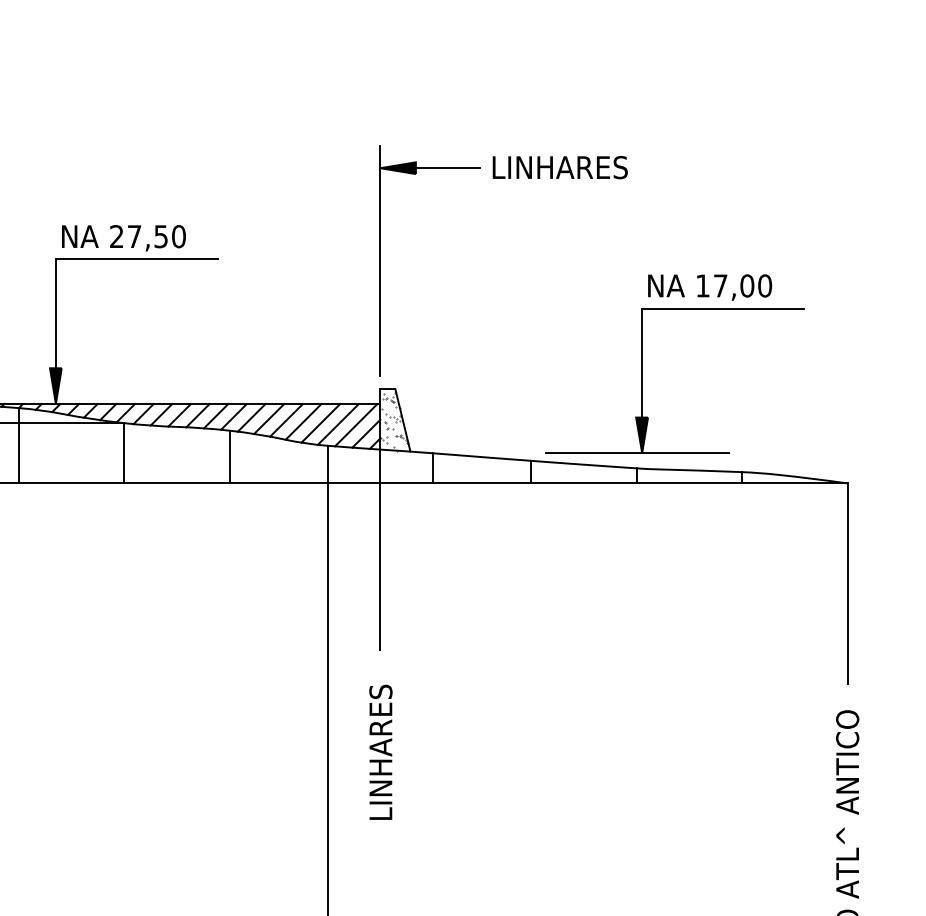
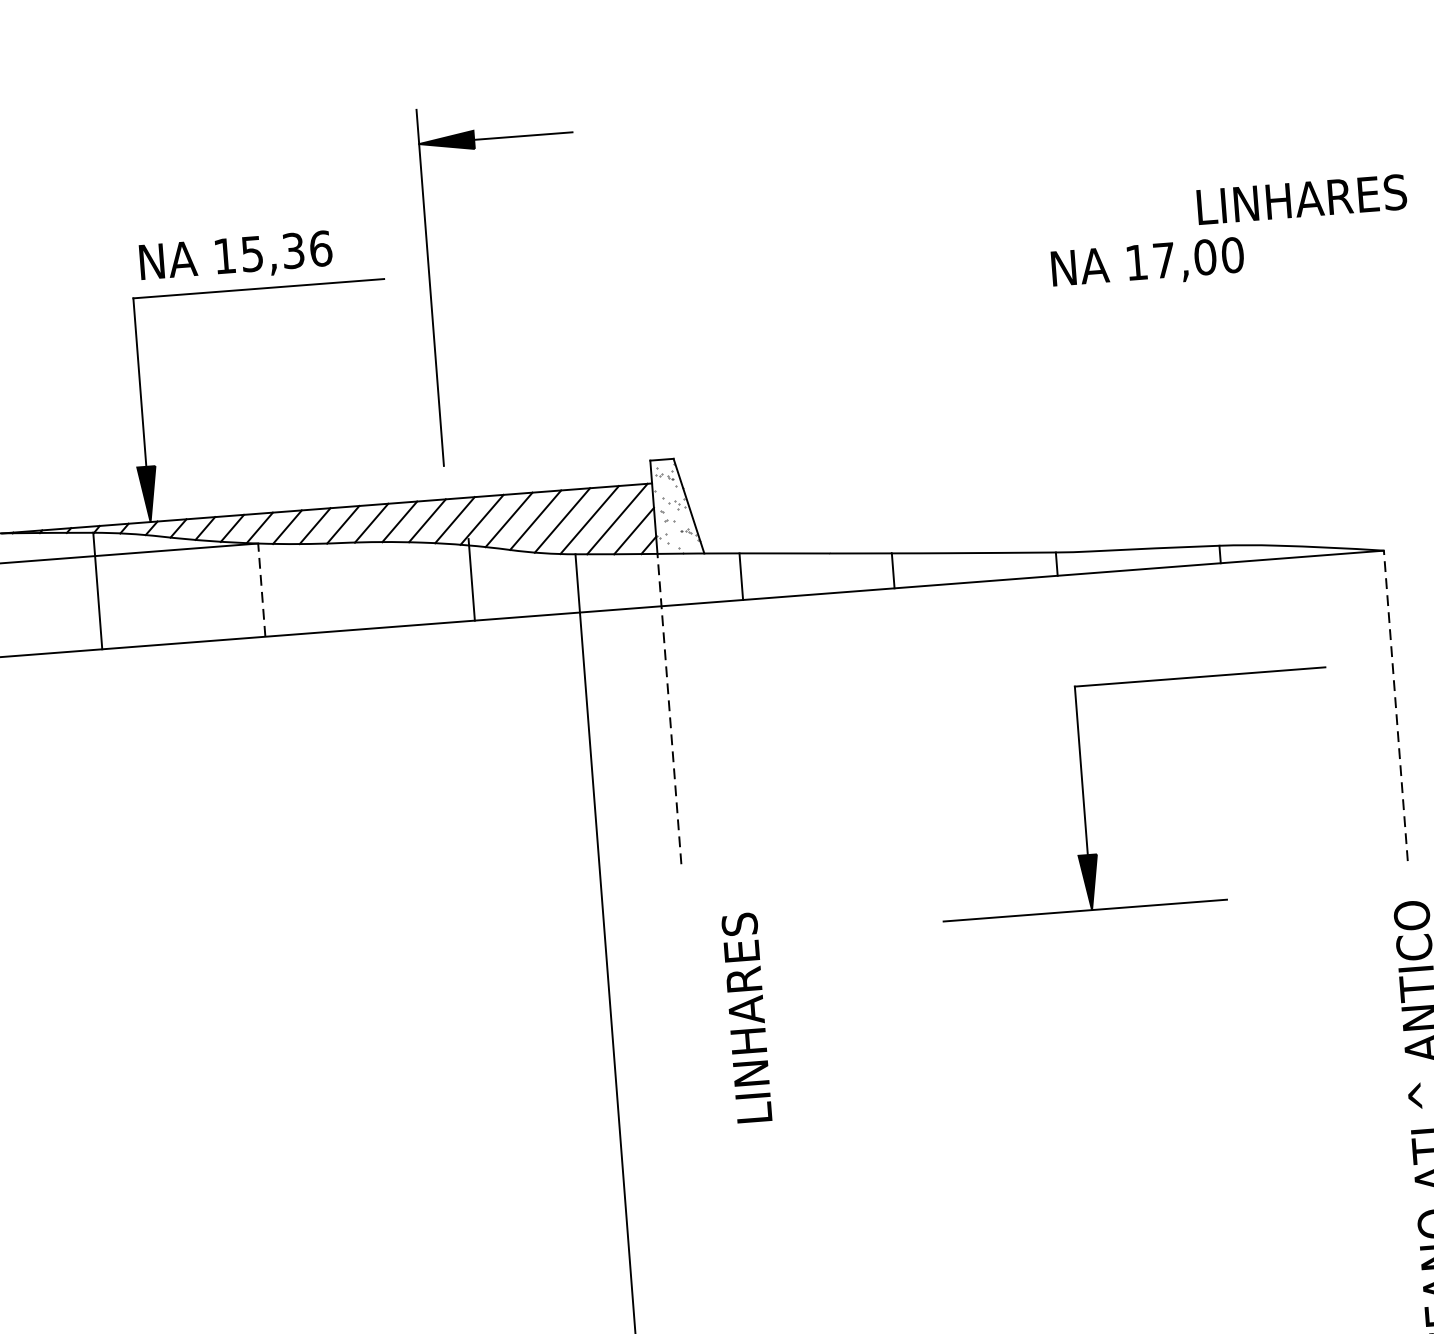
text: (559, 167) -> (1300, 199), moved
text: (148, 236) -> (273, 252), 27,50 -> 15,36
part: (380, 260) -> (430, 286), moved
part: (642, 380) -> (1083, 797), moved
line: (124, 452) -> (262, 588), solid -> dashed
line: (229, 456) -> (471, 578), moved
line: (380, 549) -> (669, 708), solid -> dashed
line: (847, 583) -> (1395, 705), solid -> dashed
text: (380, 751) -> (746, 1016), moved

